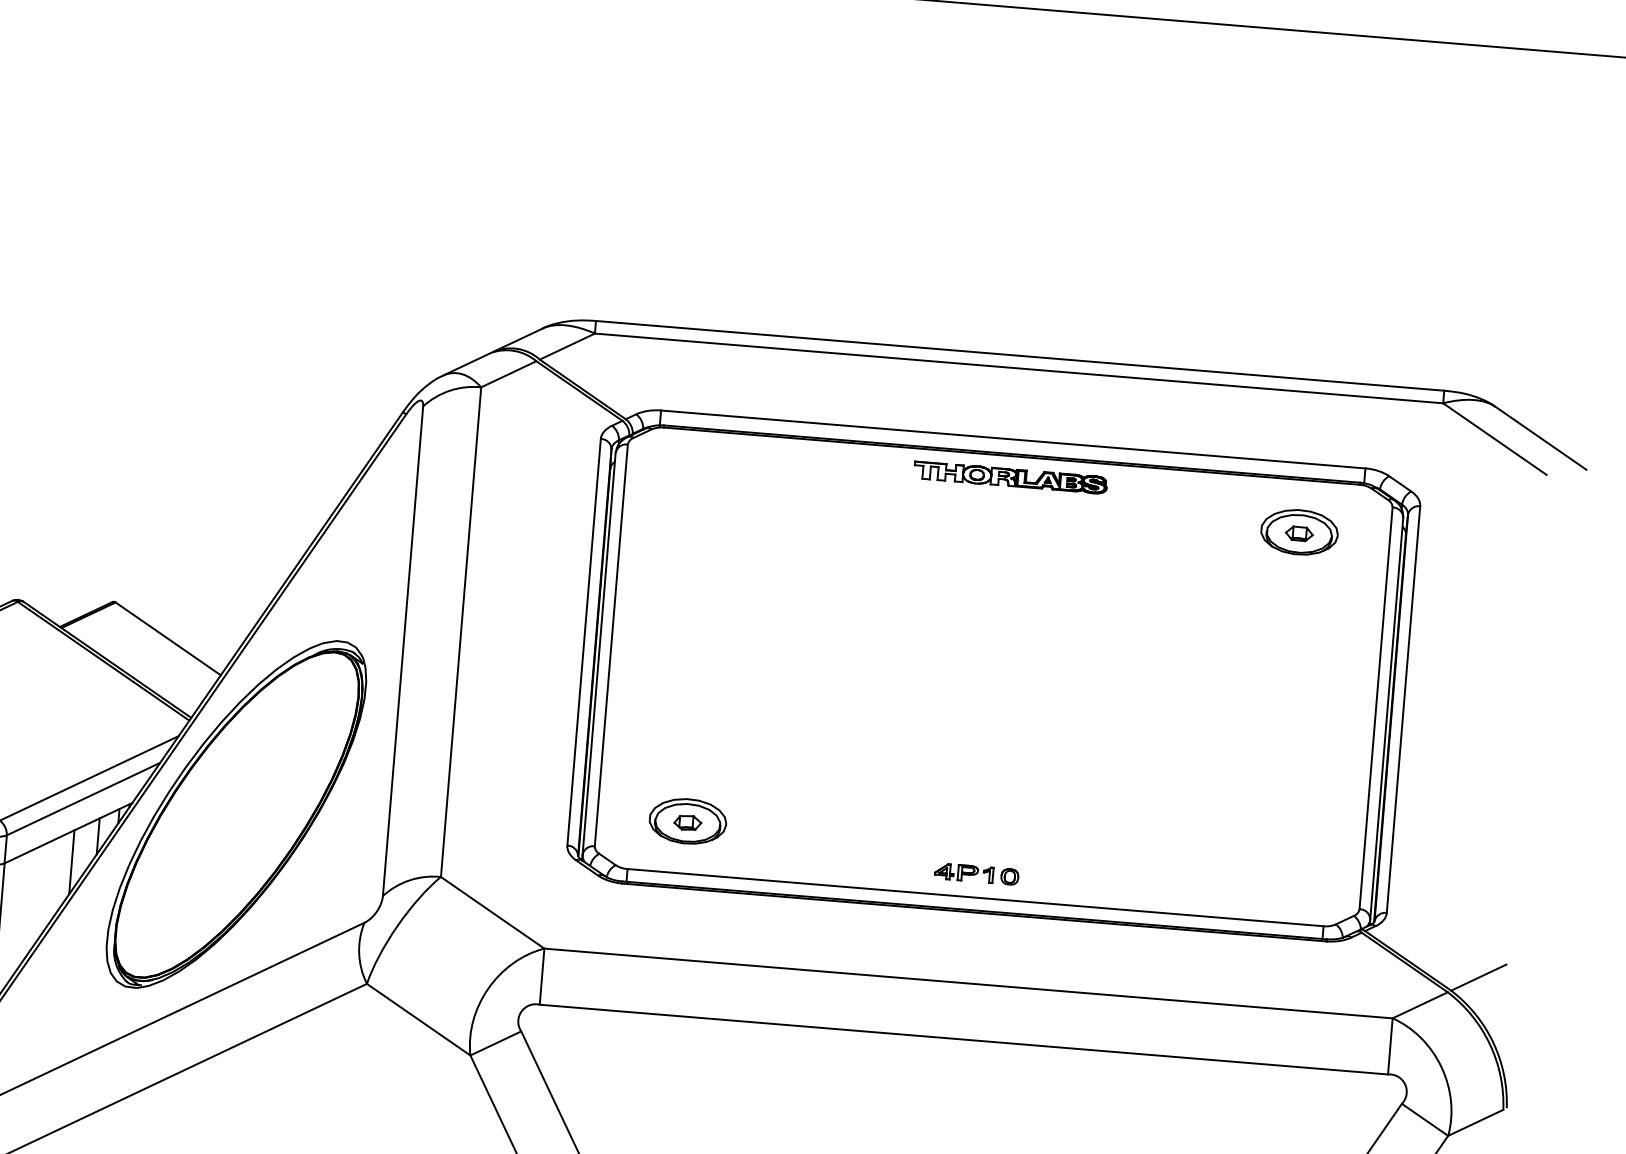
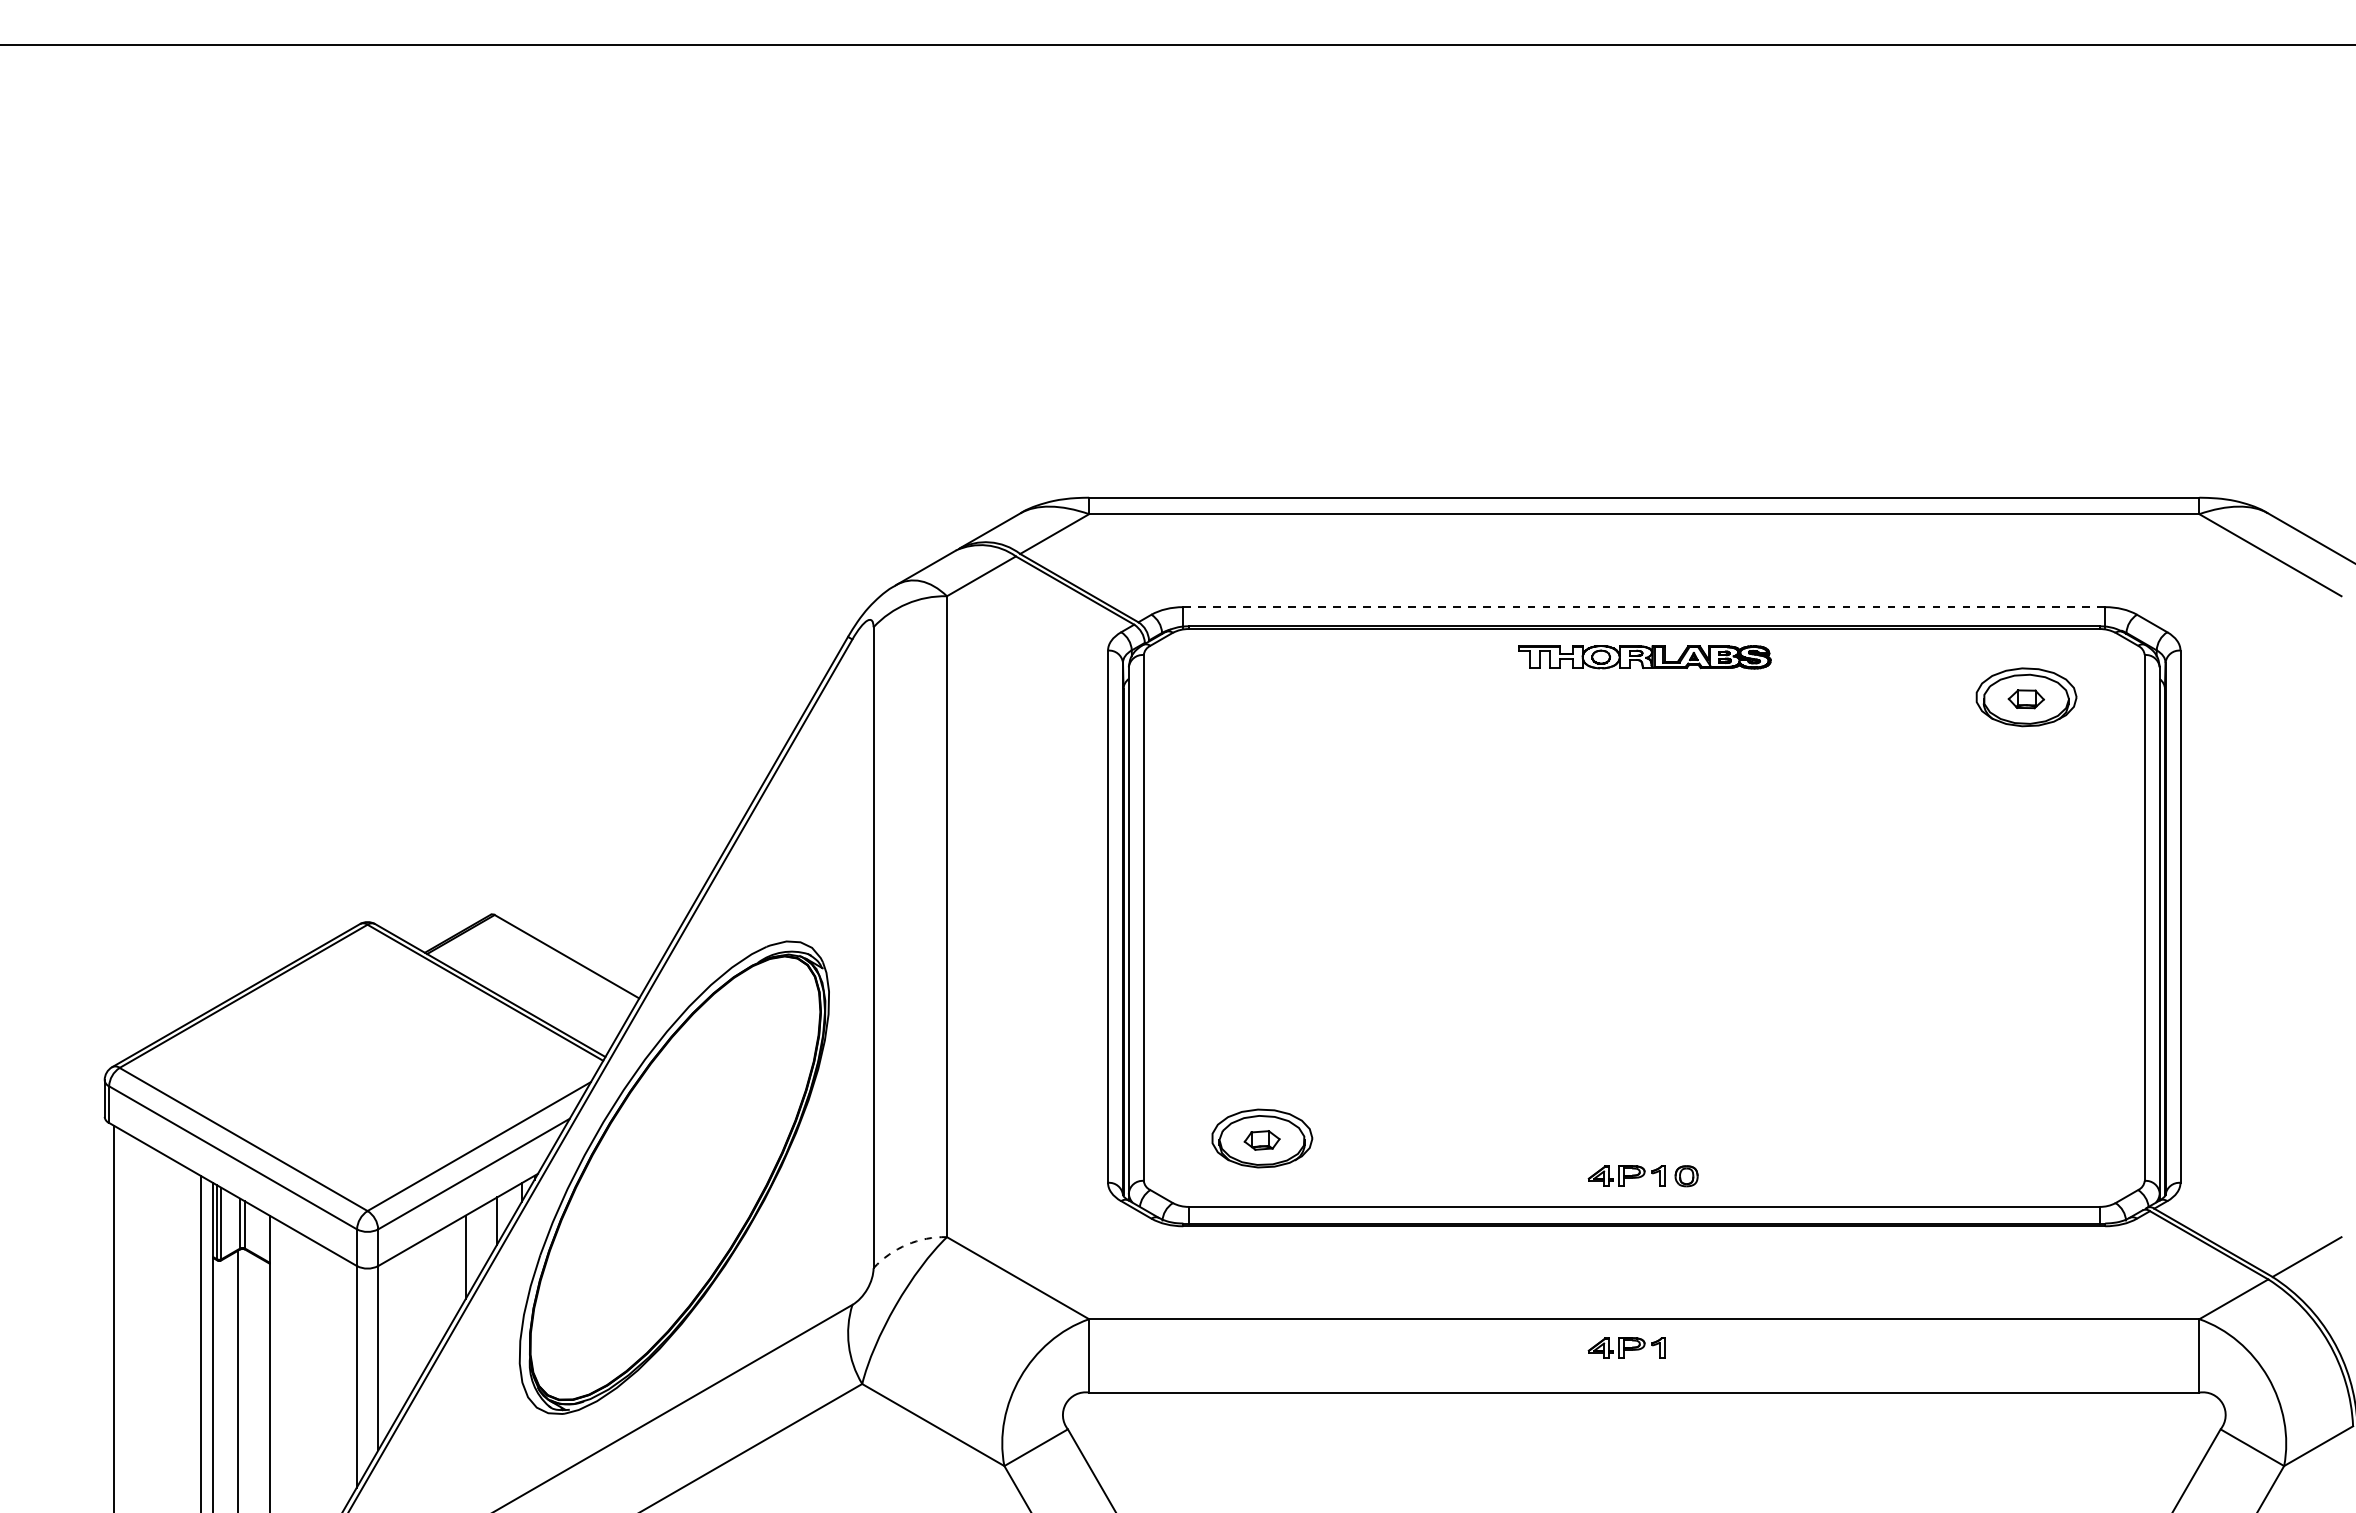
line: (1013, 439) -> (1644, 607), solid -> dashed
arc: (409, 880) -> (906, 1244), solid -> dashed
part: (953, 1003) -> (1626, 1347), added

